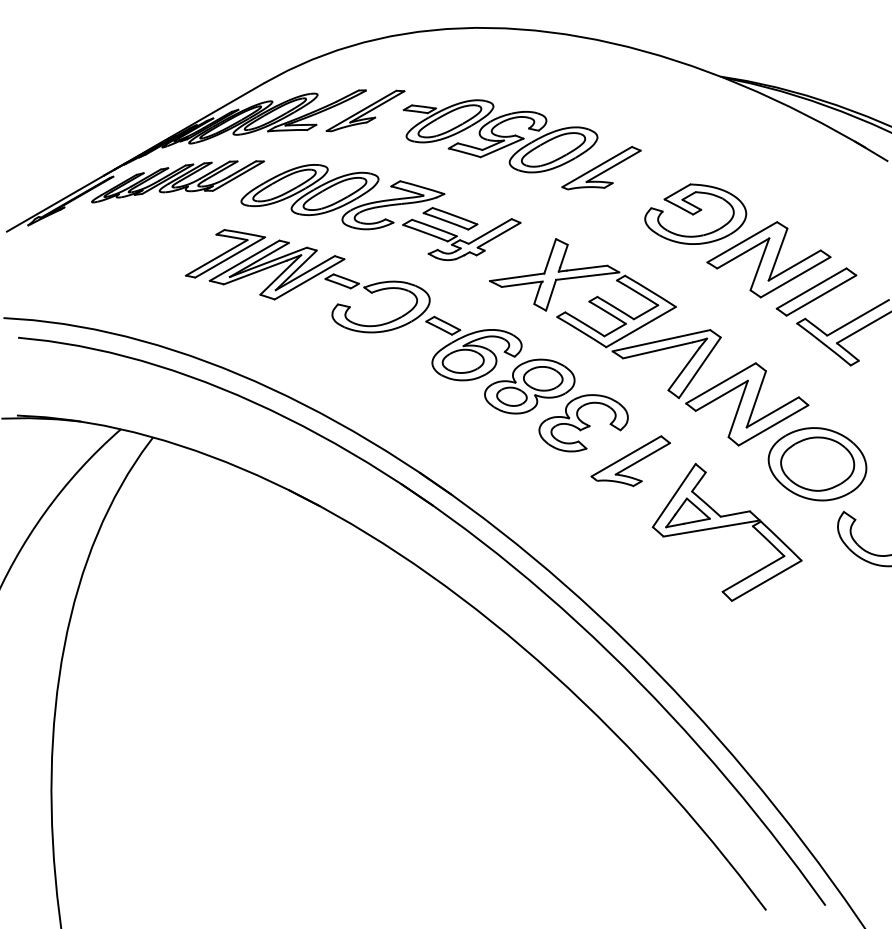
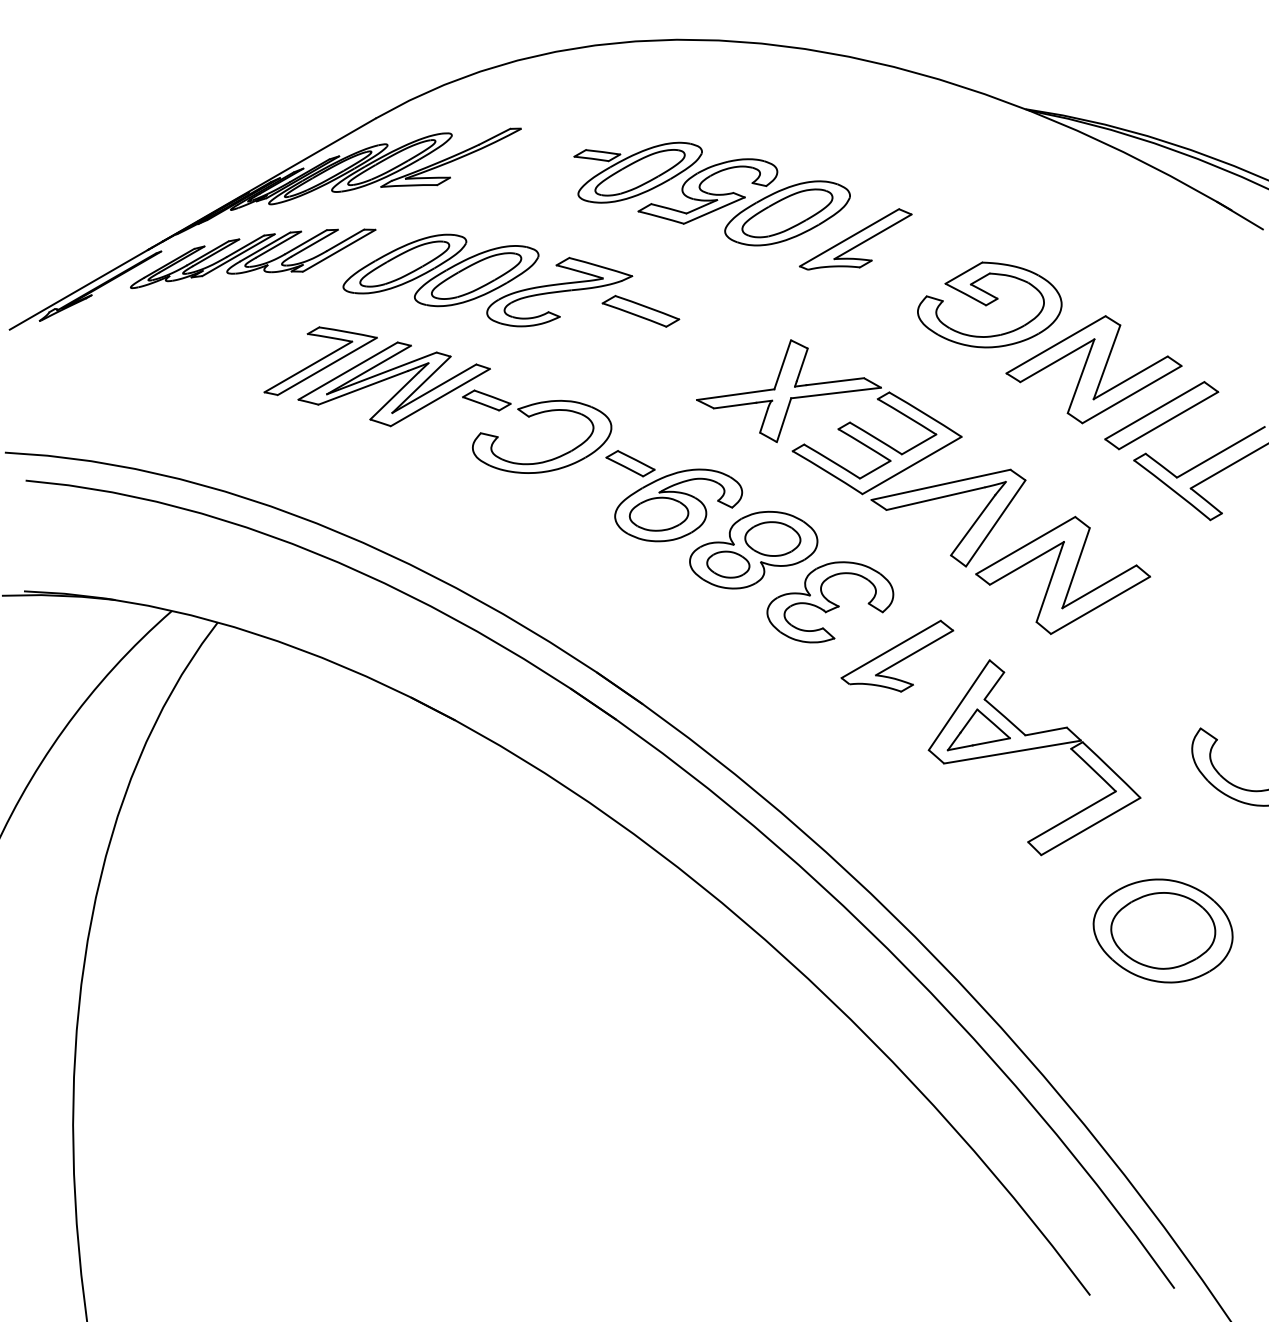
part: (365, 110) -> (519, 157), removed
part: (461, 239) -> (656, 340), removed
part: (817, 464) -> (1163, 931), moved

